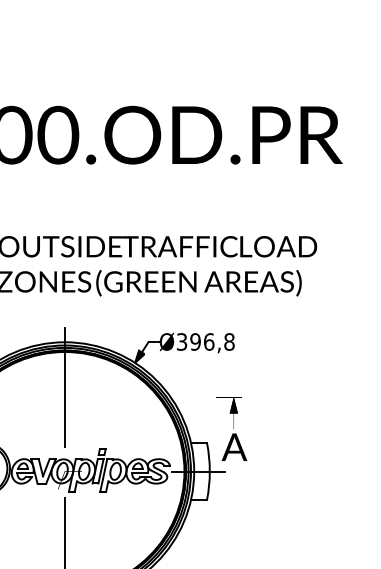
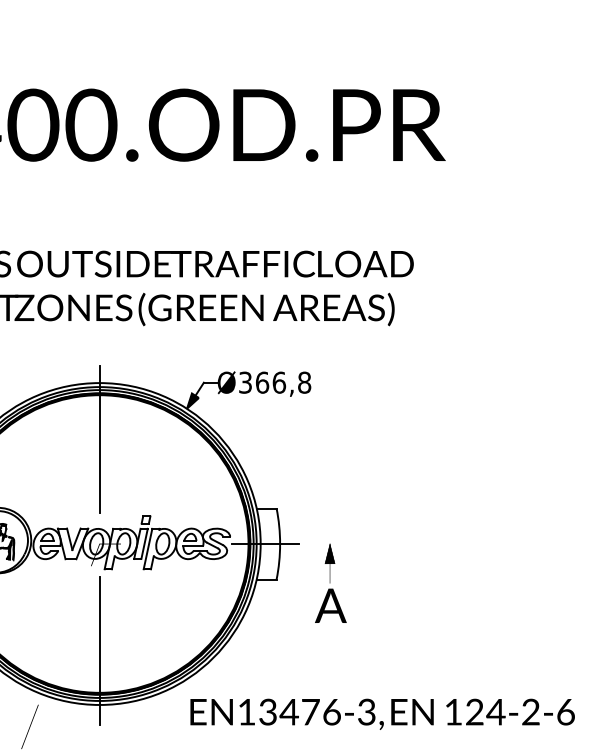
text: (195, 341) -> (262, 382), Ø396,8 -> Ø366,8
text: (234, 428) -> (330, 582), moved

